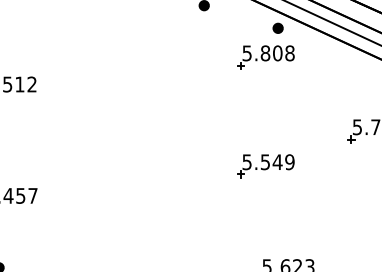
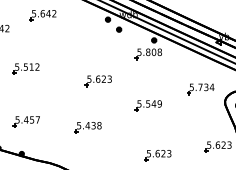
part: (158, 114) -> (97, 81), added
part: (137, 211) -> (87, 127), added

